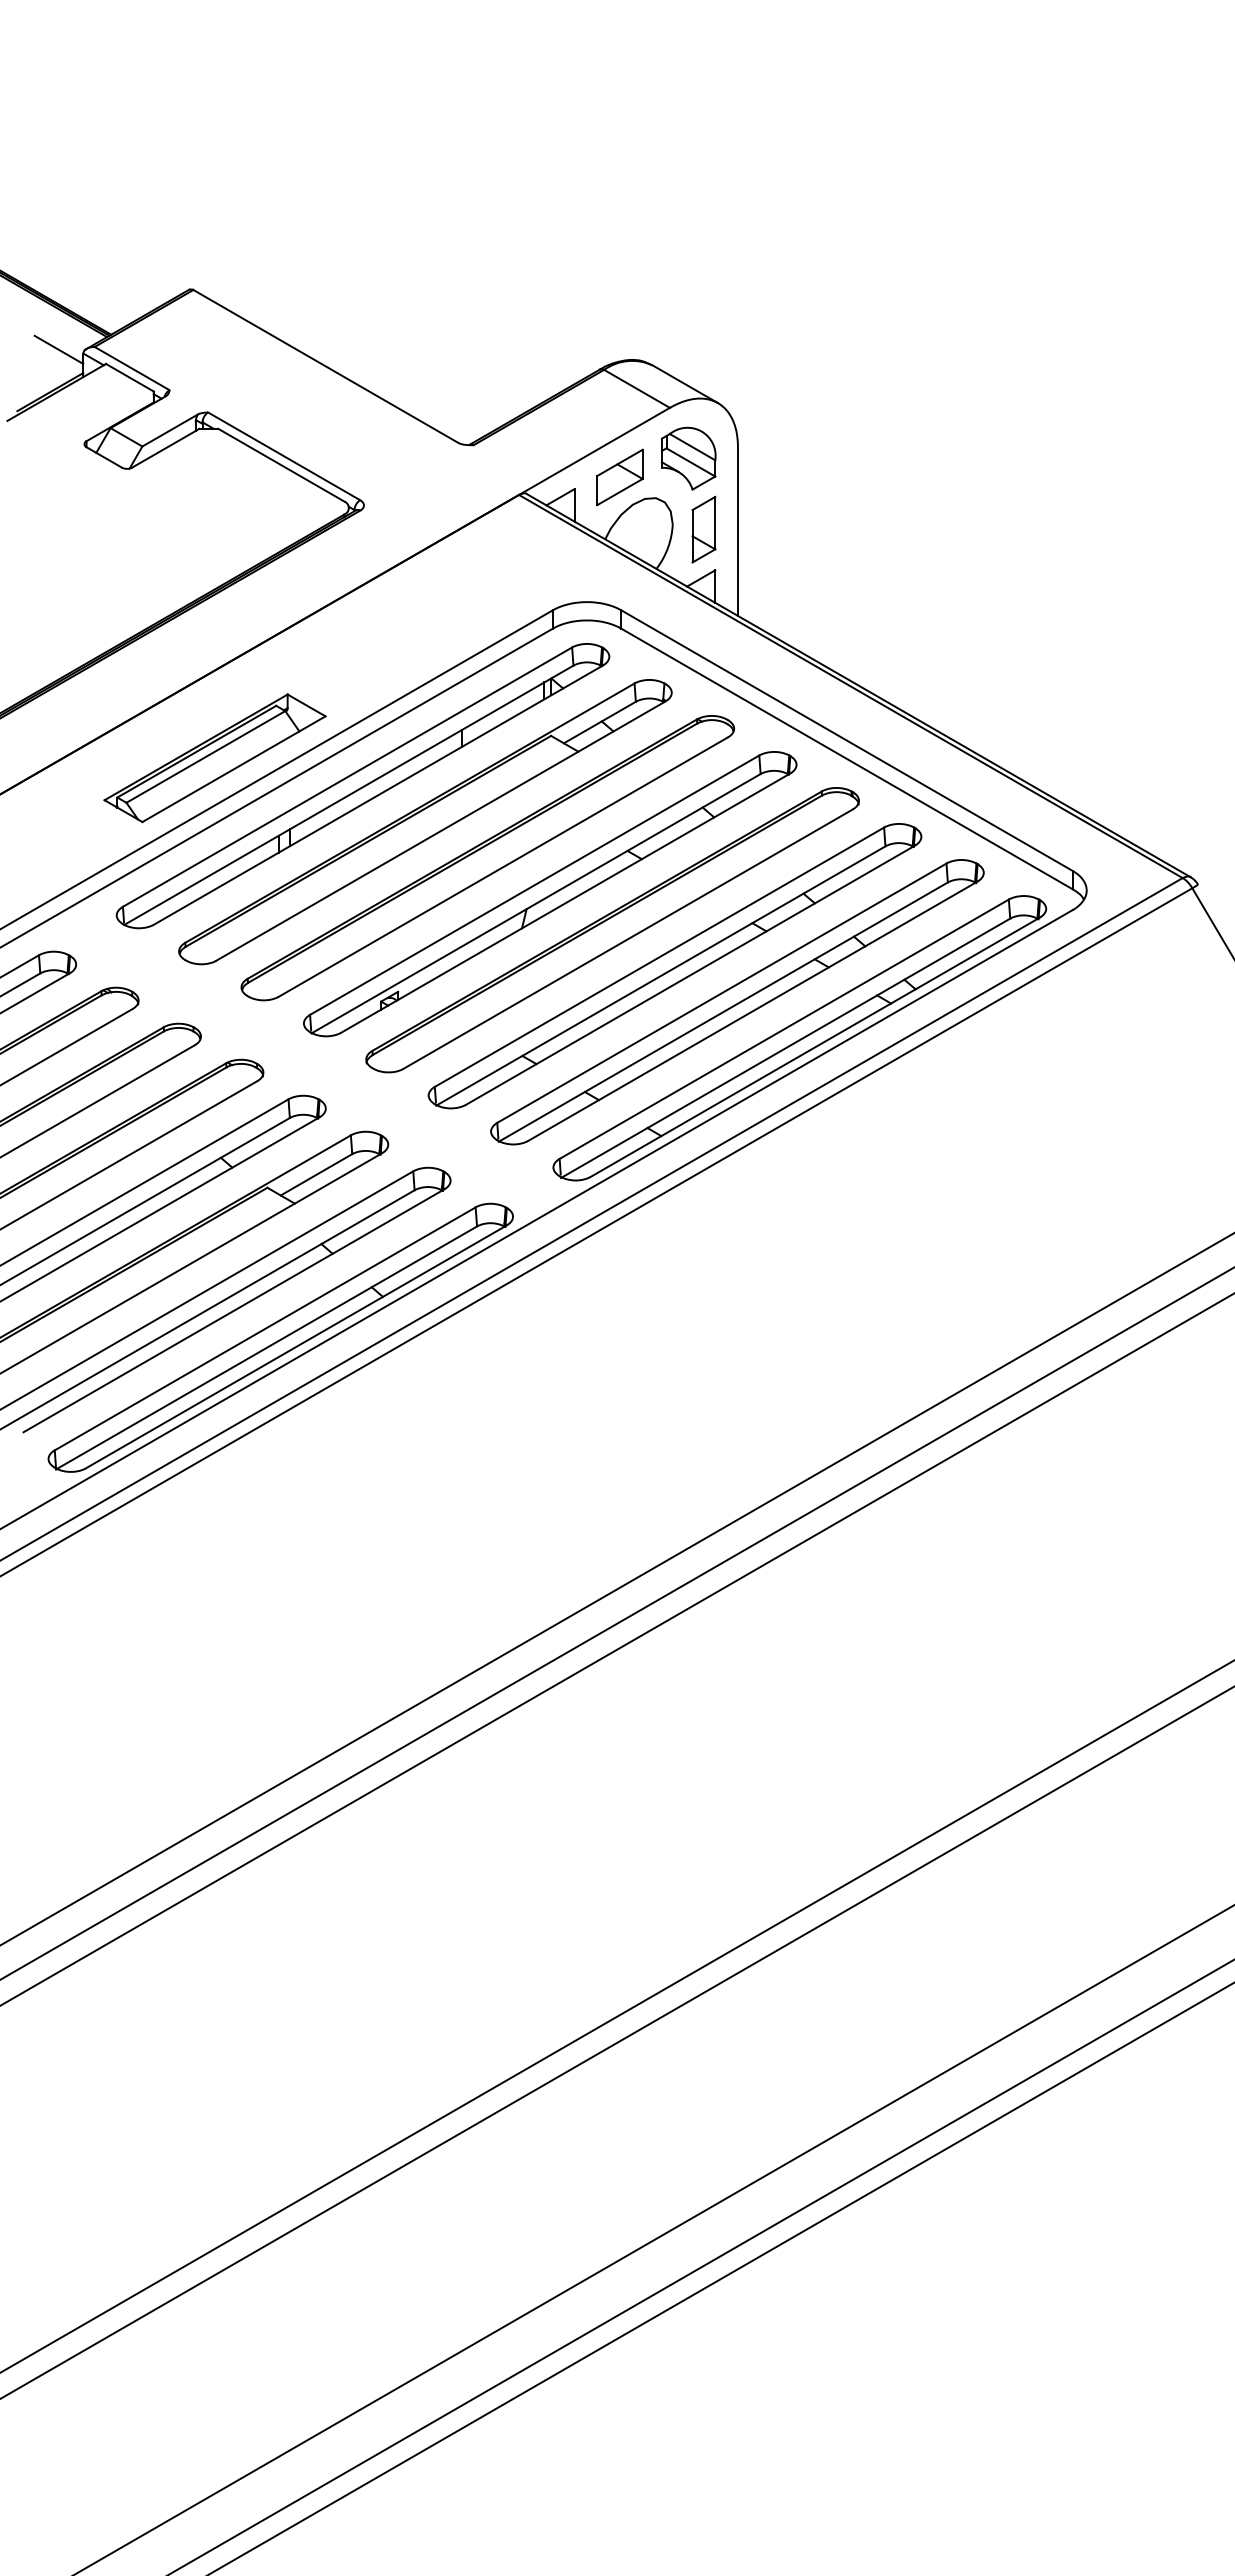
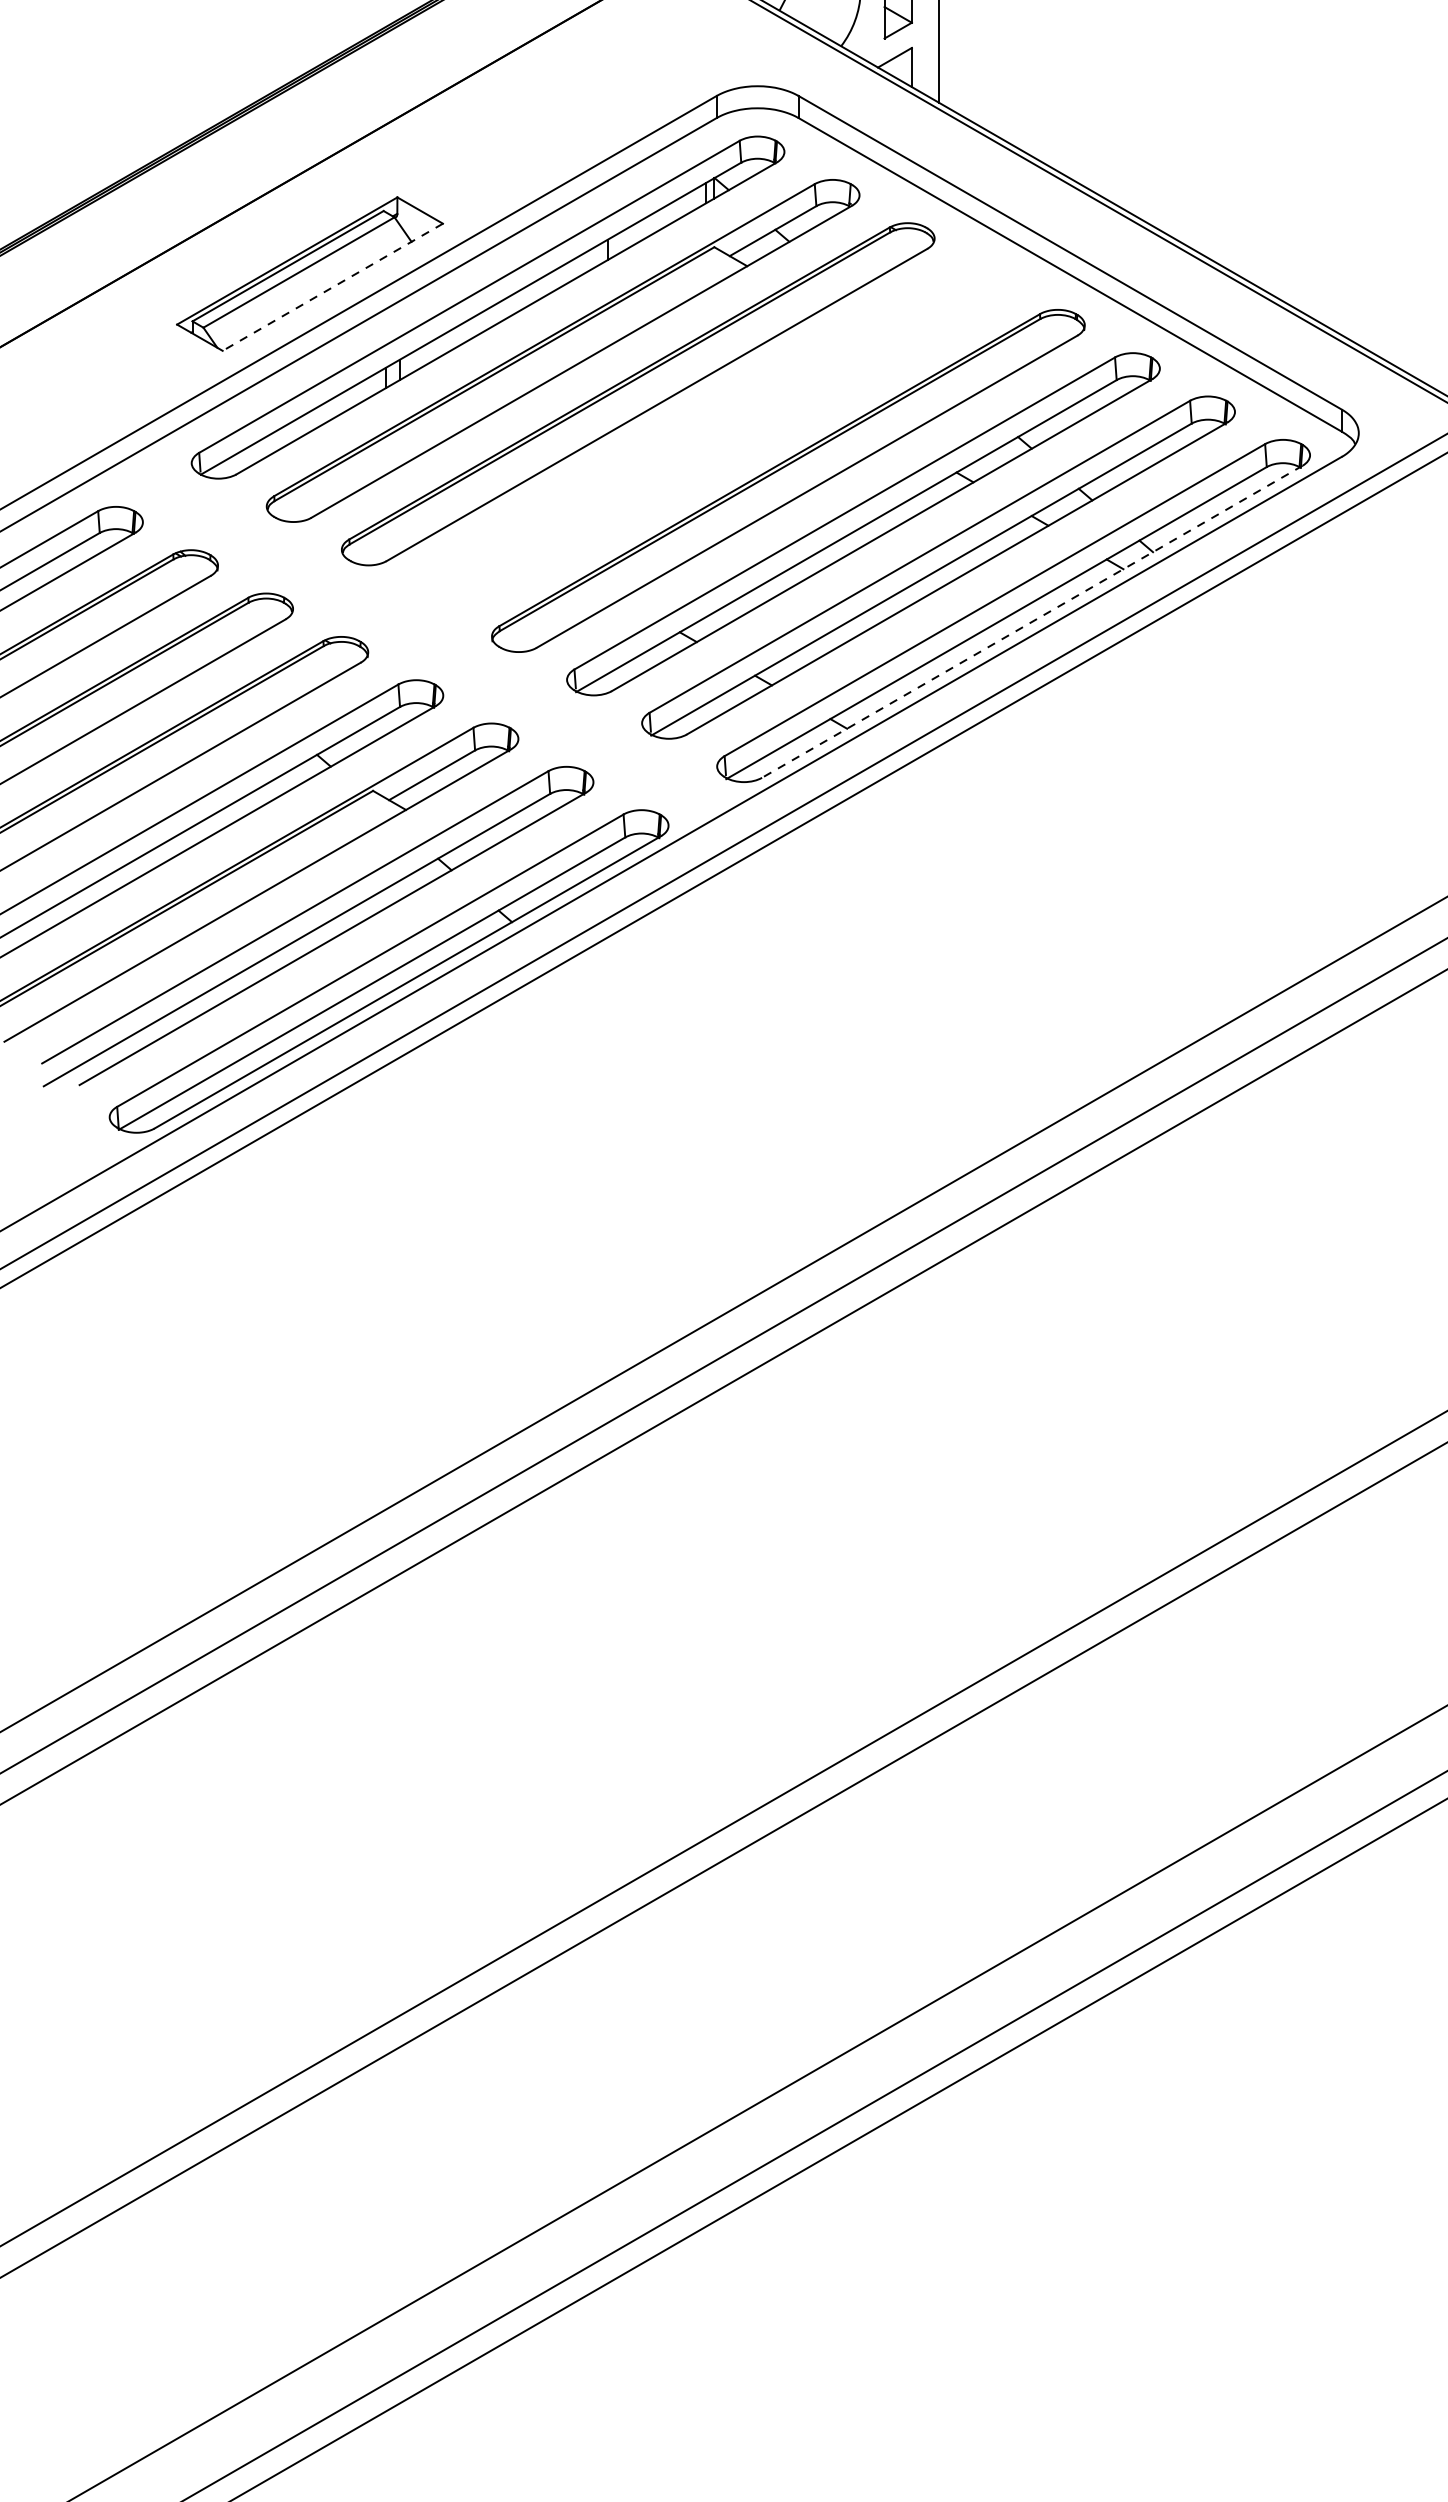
line: (234, 769) -> (333, 287), solid -> dashed
part: (550, 894) -> (713, 438), removed
line: (814, 1047) -> (1031, 622), solid -> dashed

